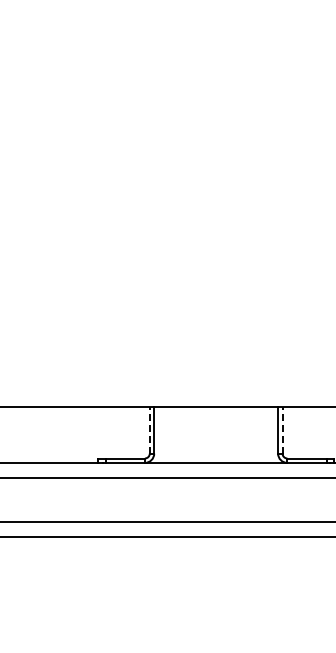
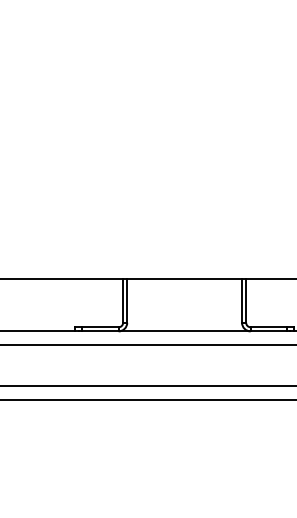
line: (149, 429) -> (122, 300), dashed -> solid
line: (282, 429) -> (246, 300), dashed -> solid

